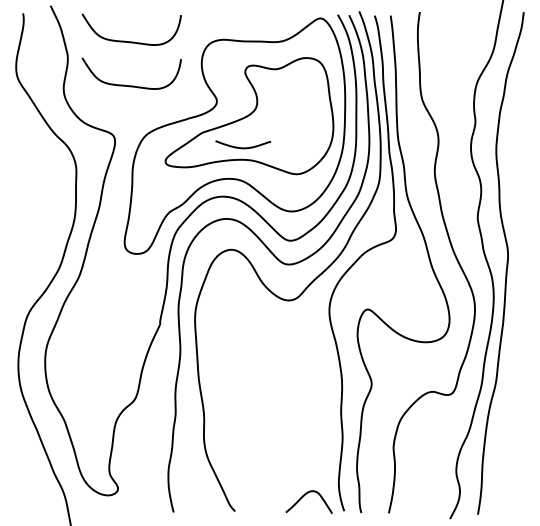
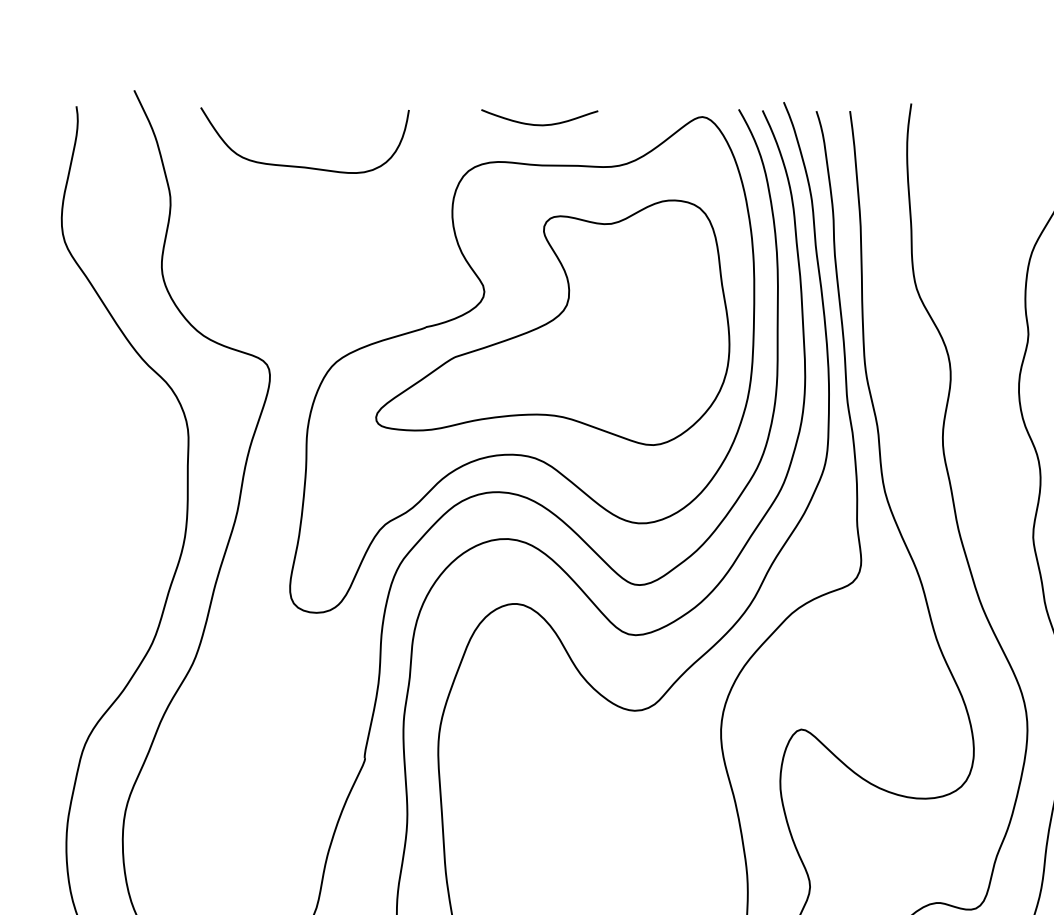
curve: (131, 85) -> (304, 258), removed
curve: (243, 147) -> (540, 123), moved

